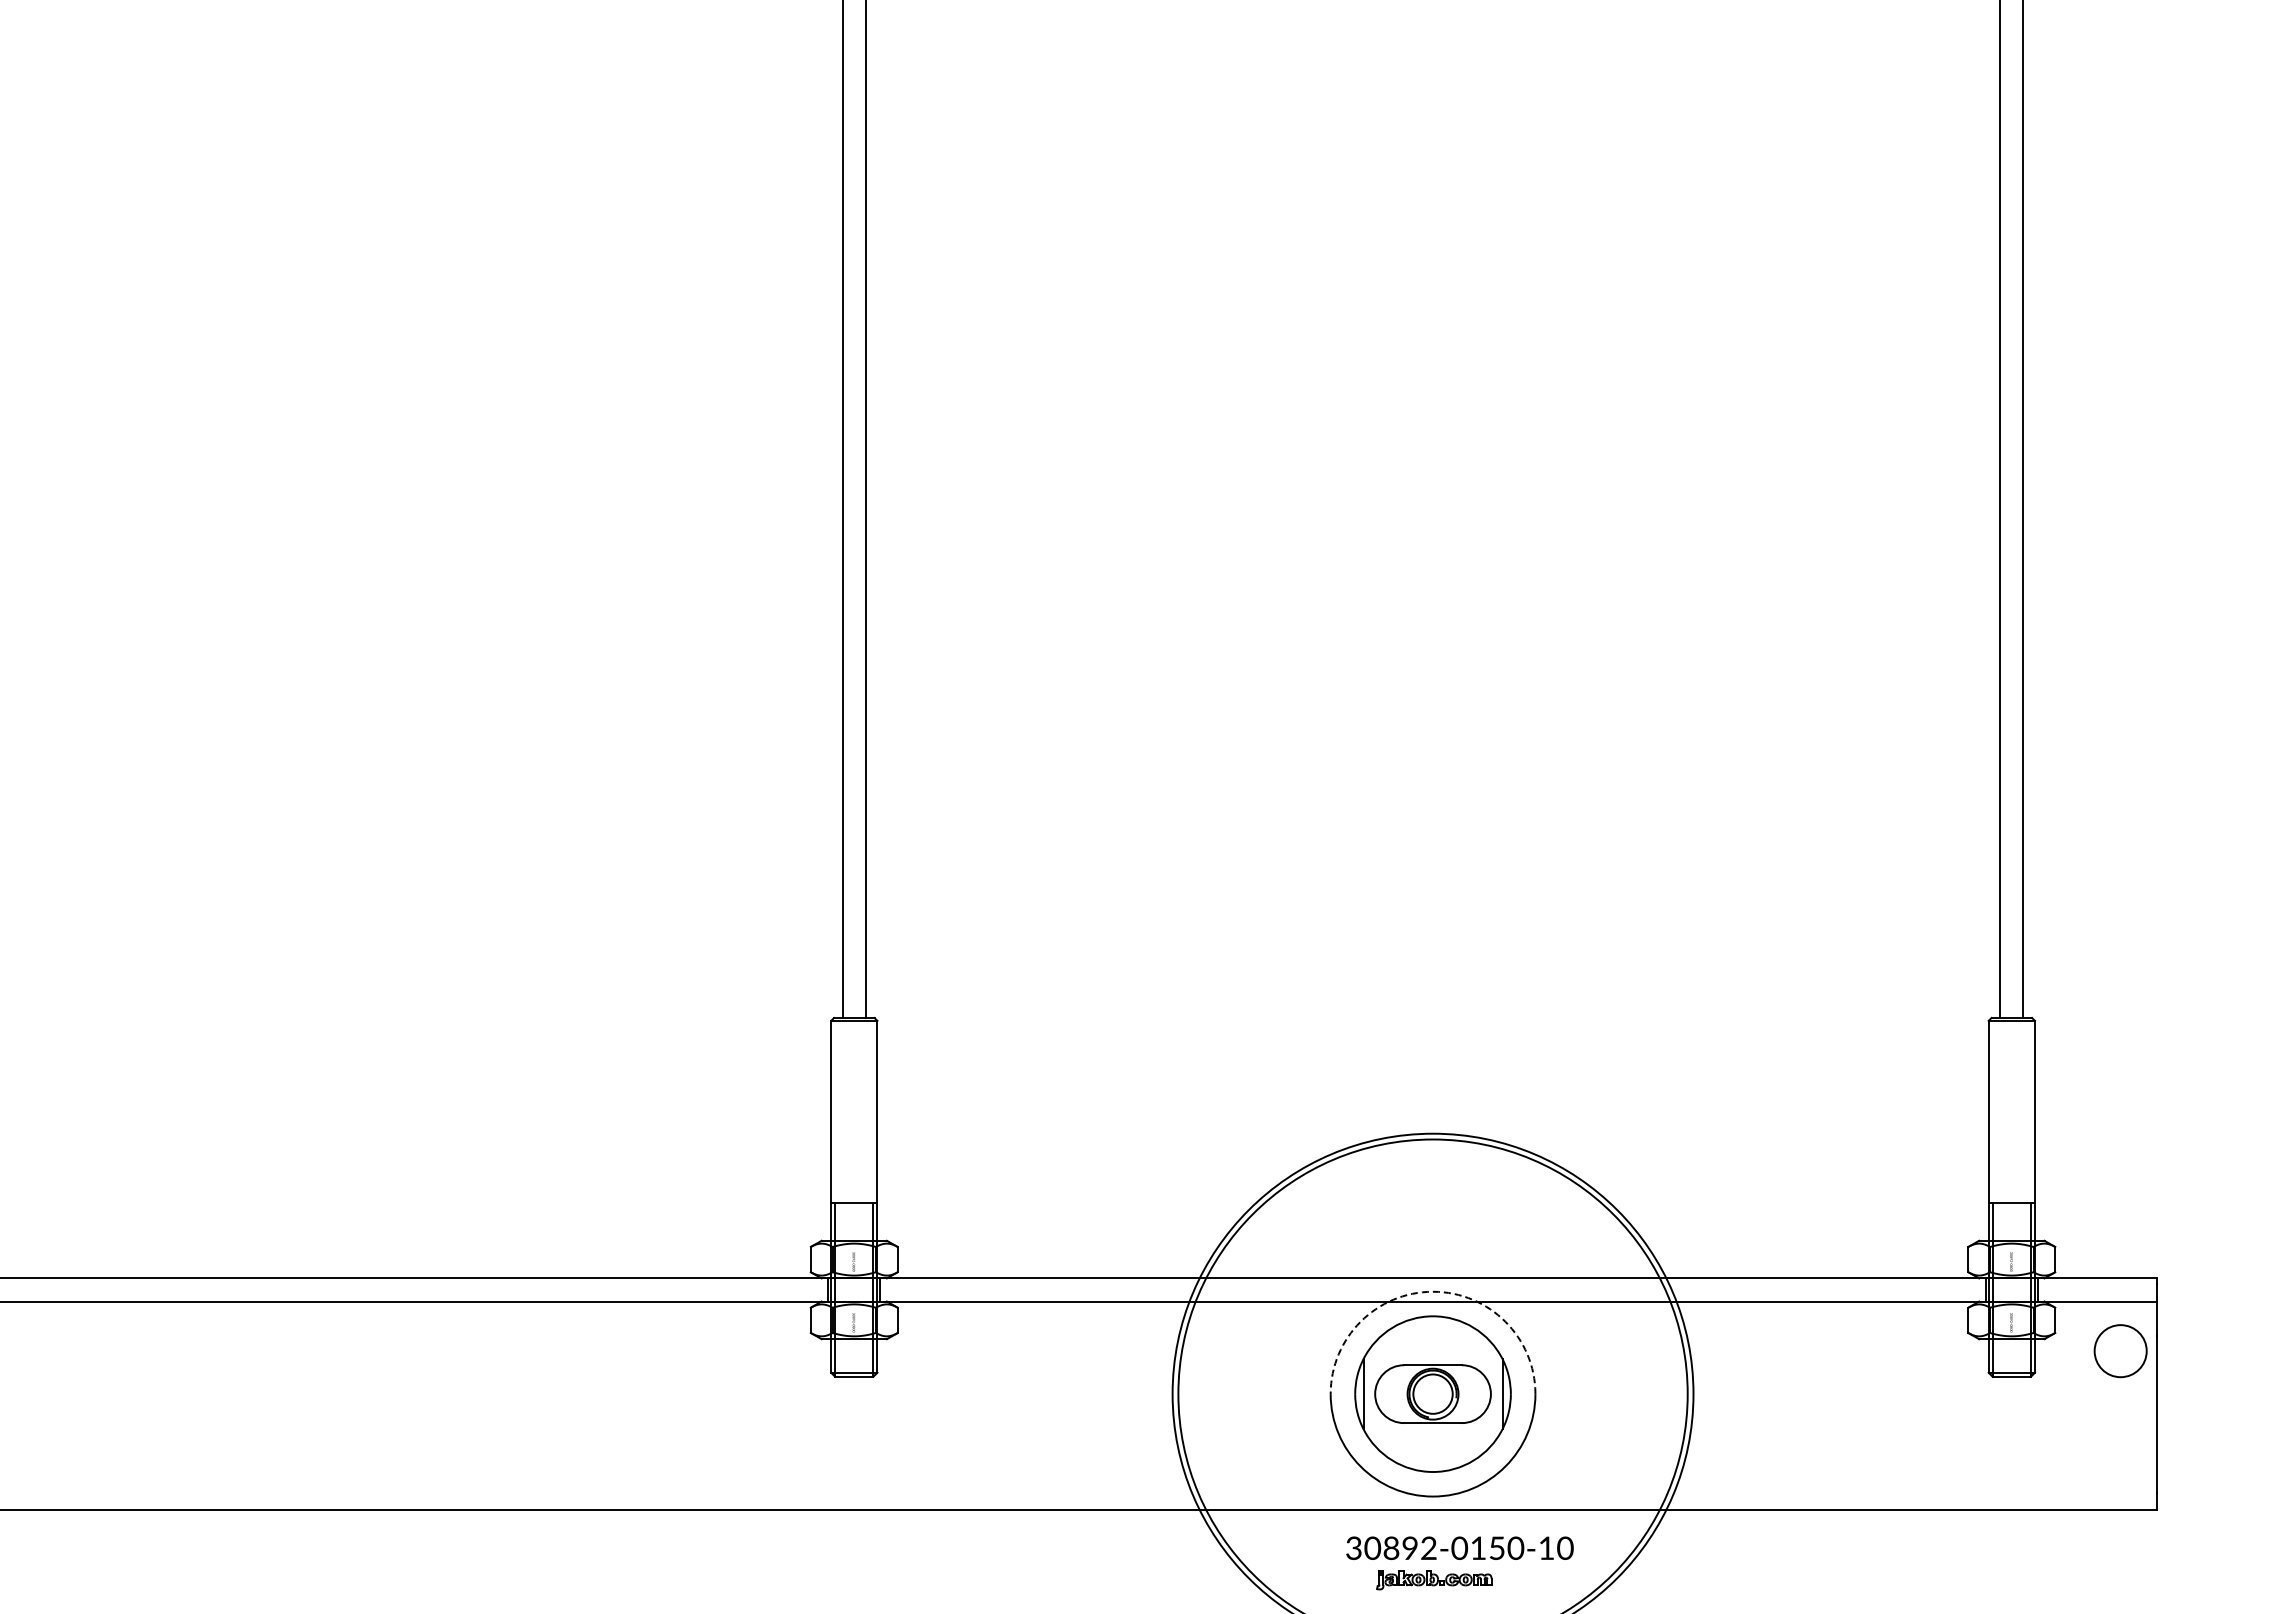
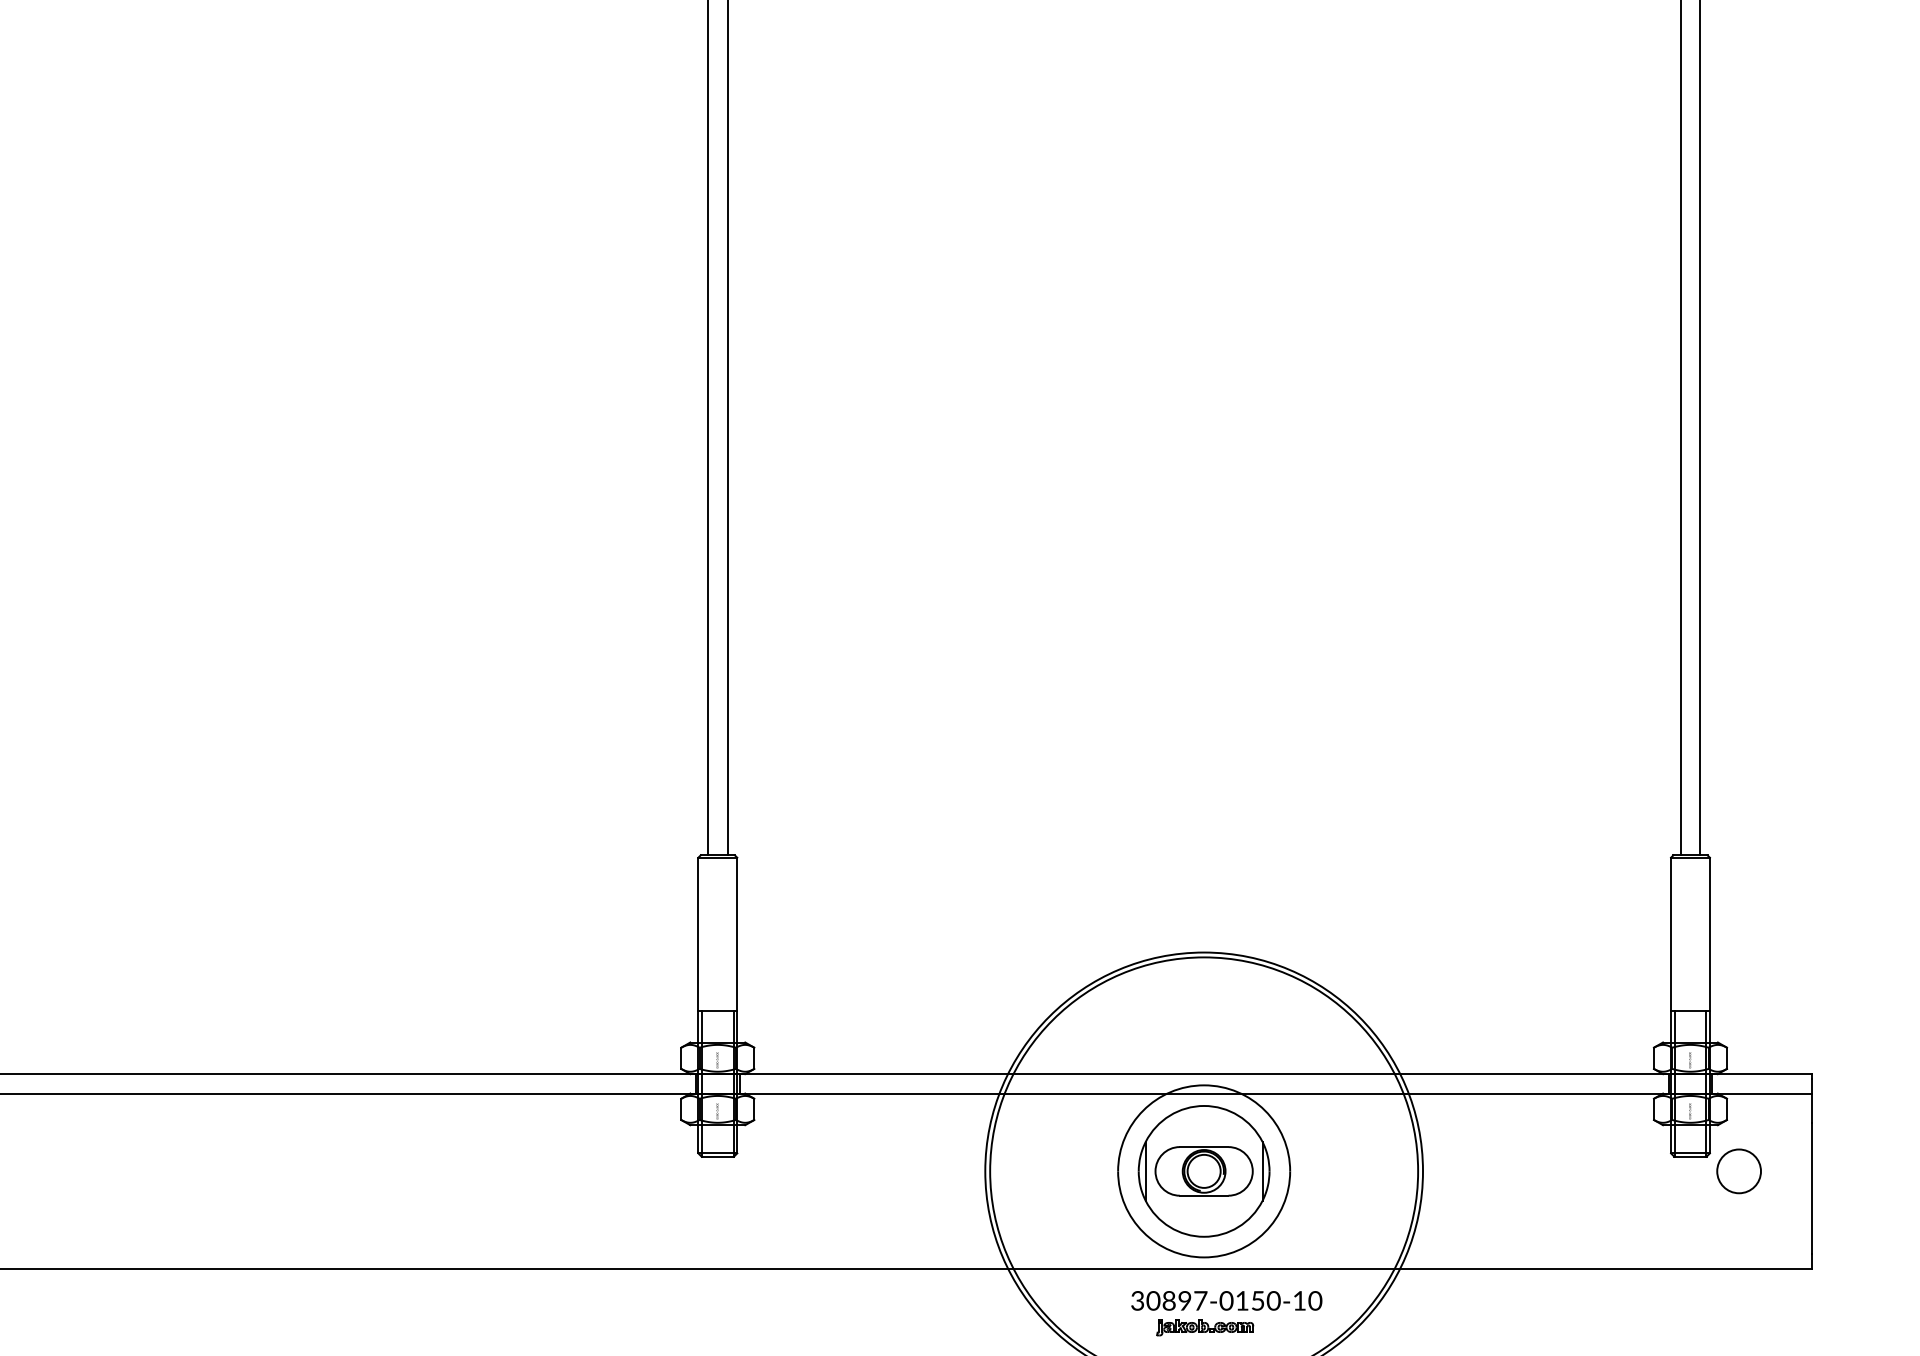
arc: (1433, 1291) -> (1204, 1085), dashed -> solid
circle: (2120, 1351) -> (1738, 1171), moved
text: (1429, 1547) -> (1201, 1300), 30892-0150-10 -> 30897-0150-10

